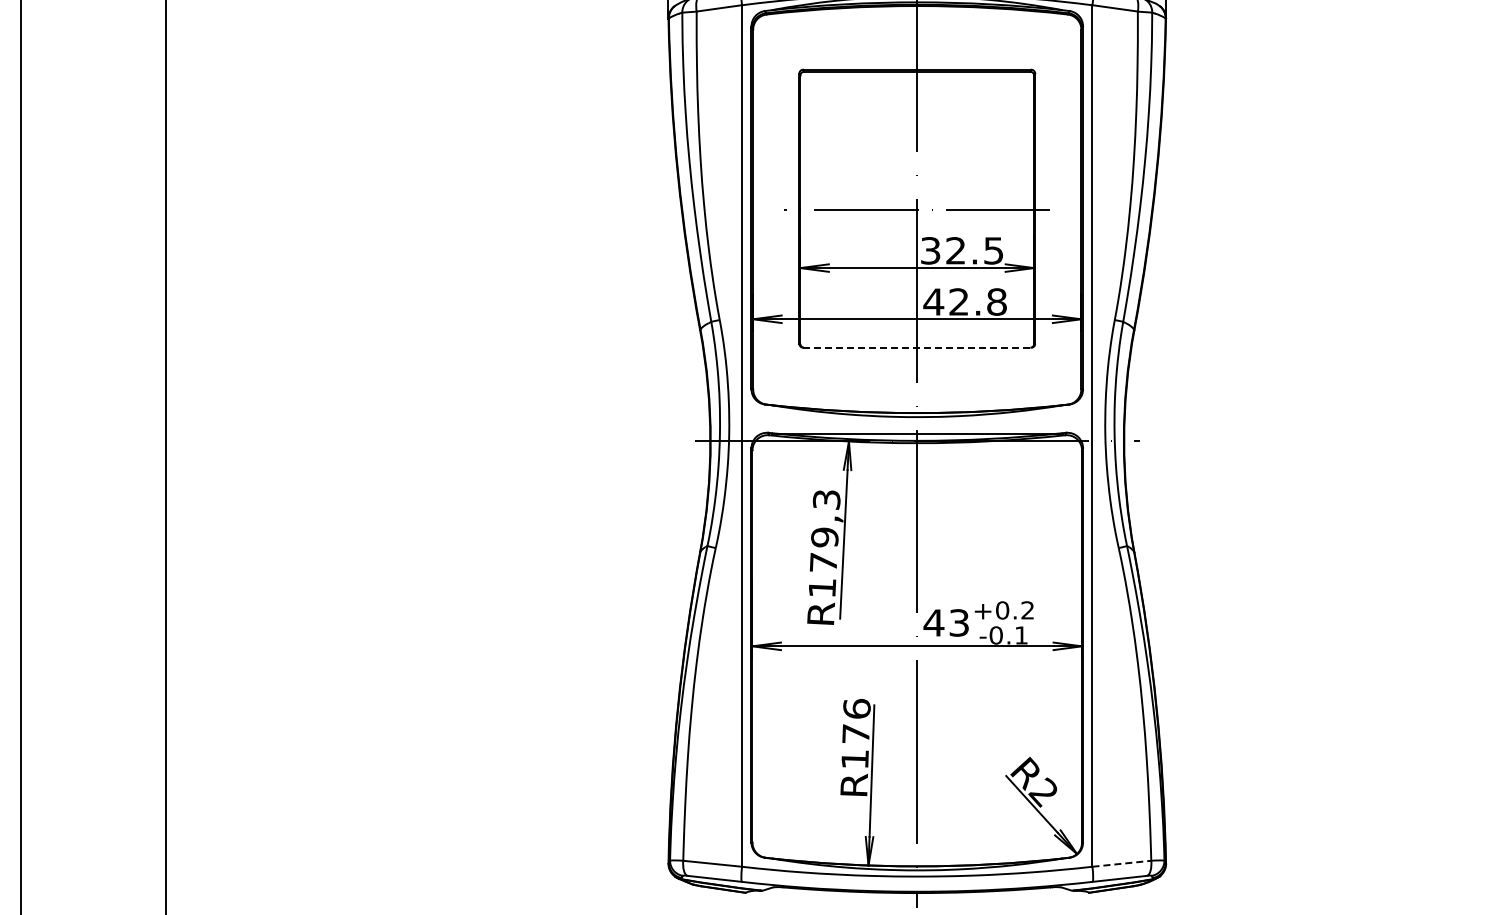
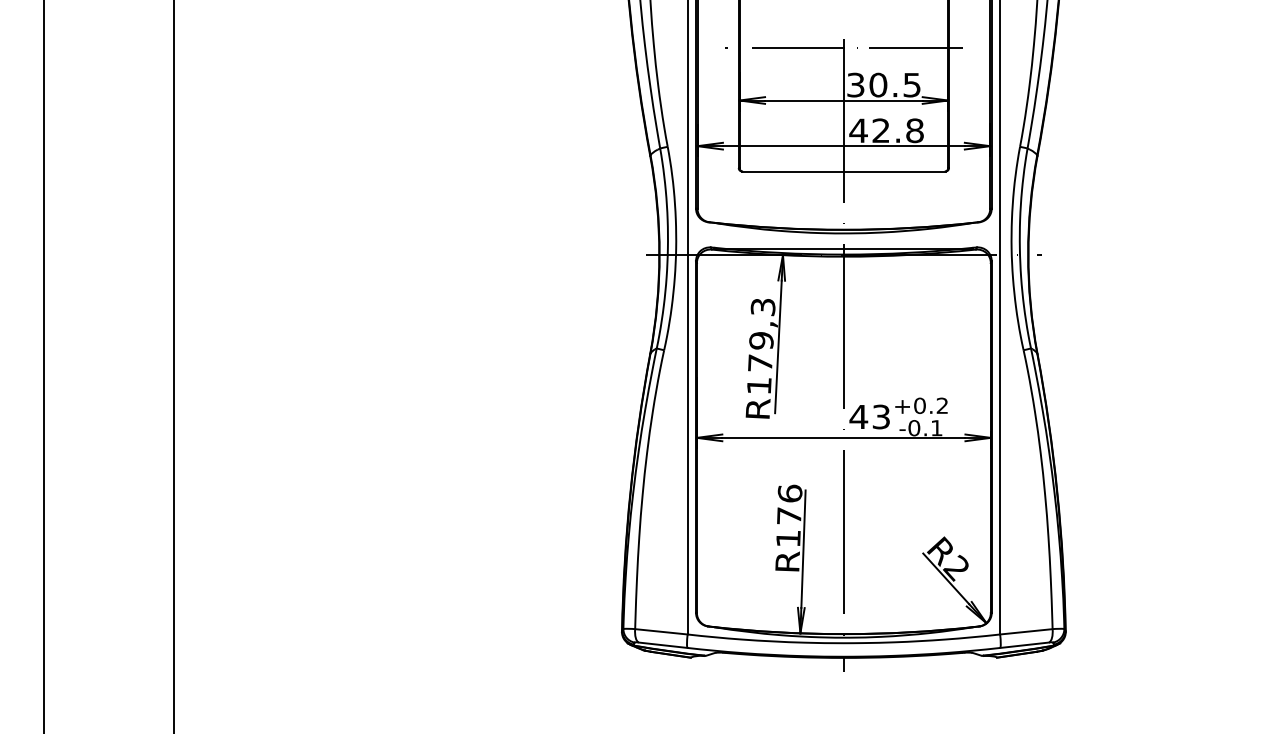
text: (955, 250) -> (877, 84), 32.5 -> 30.5
line: (917, 347) -> (844, 171), dashed -> solid
line: (1121, 863) -> (1026, 631), dashed -> solid

